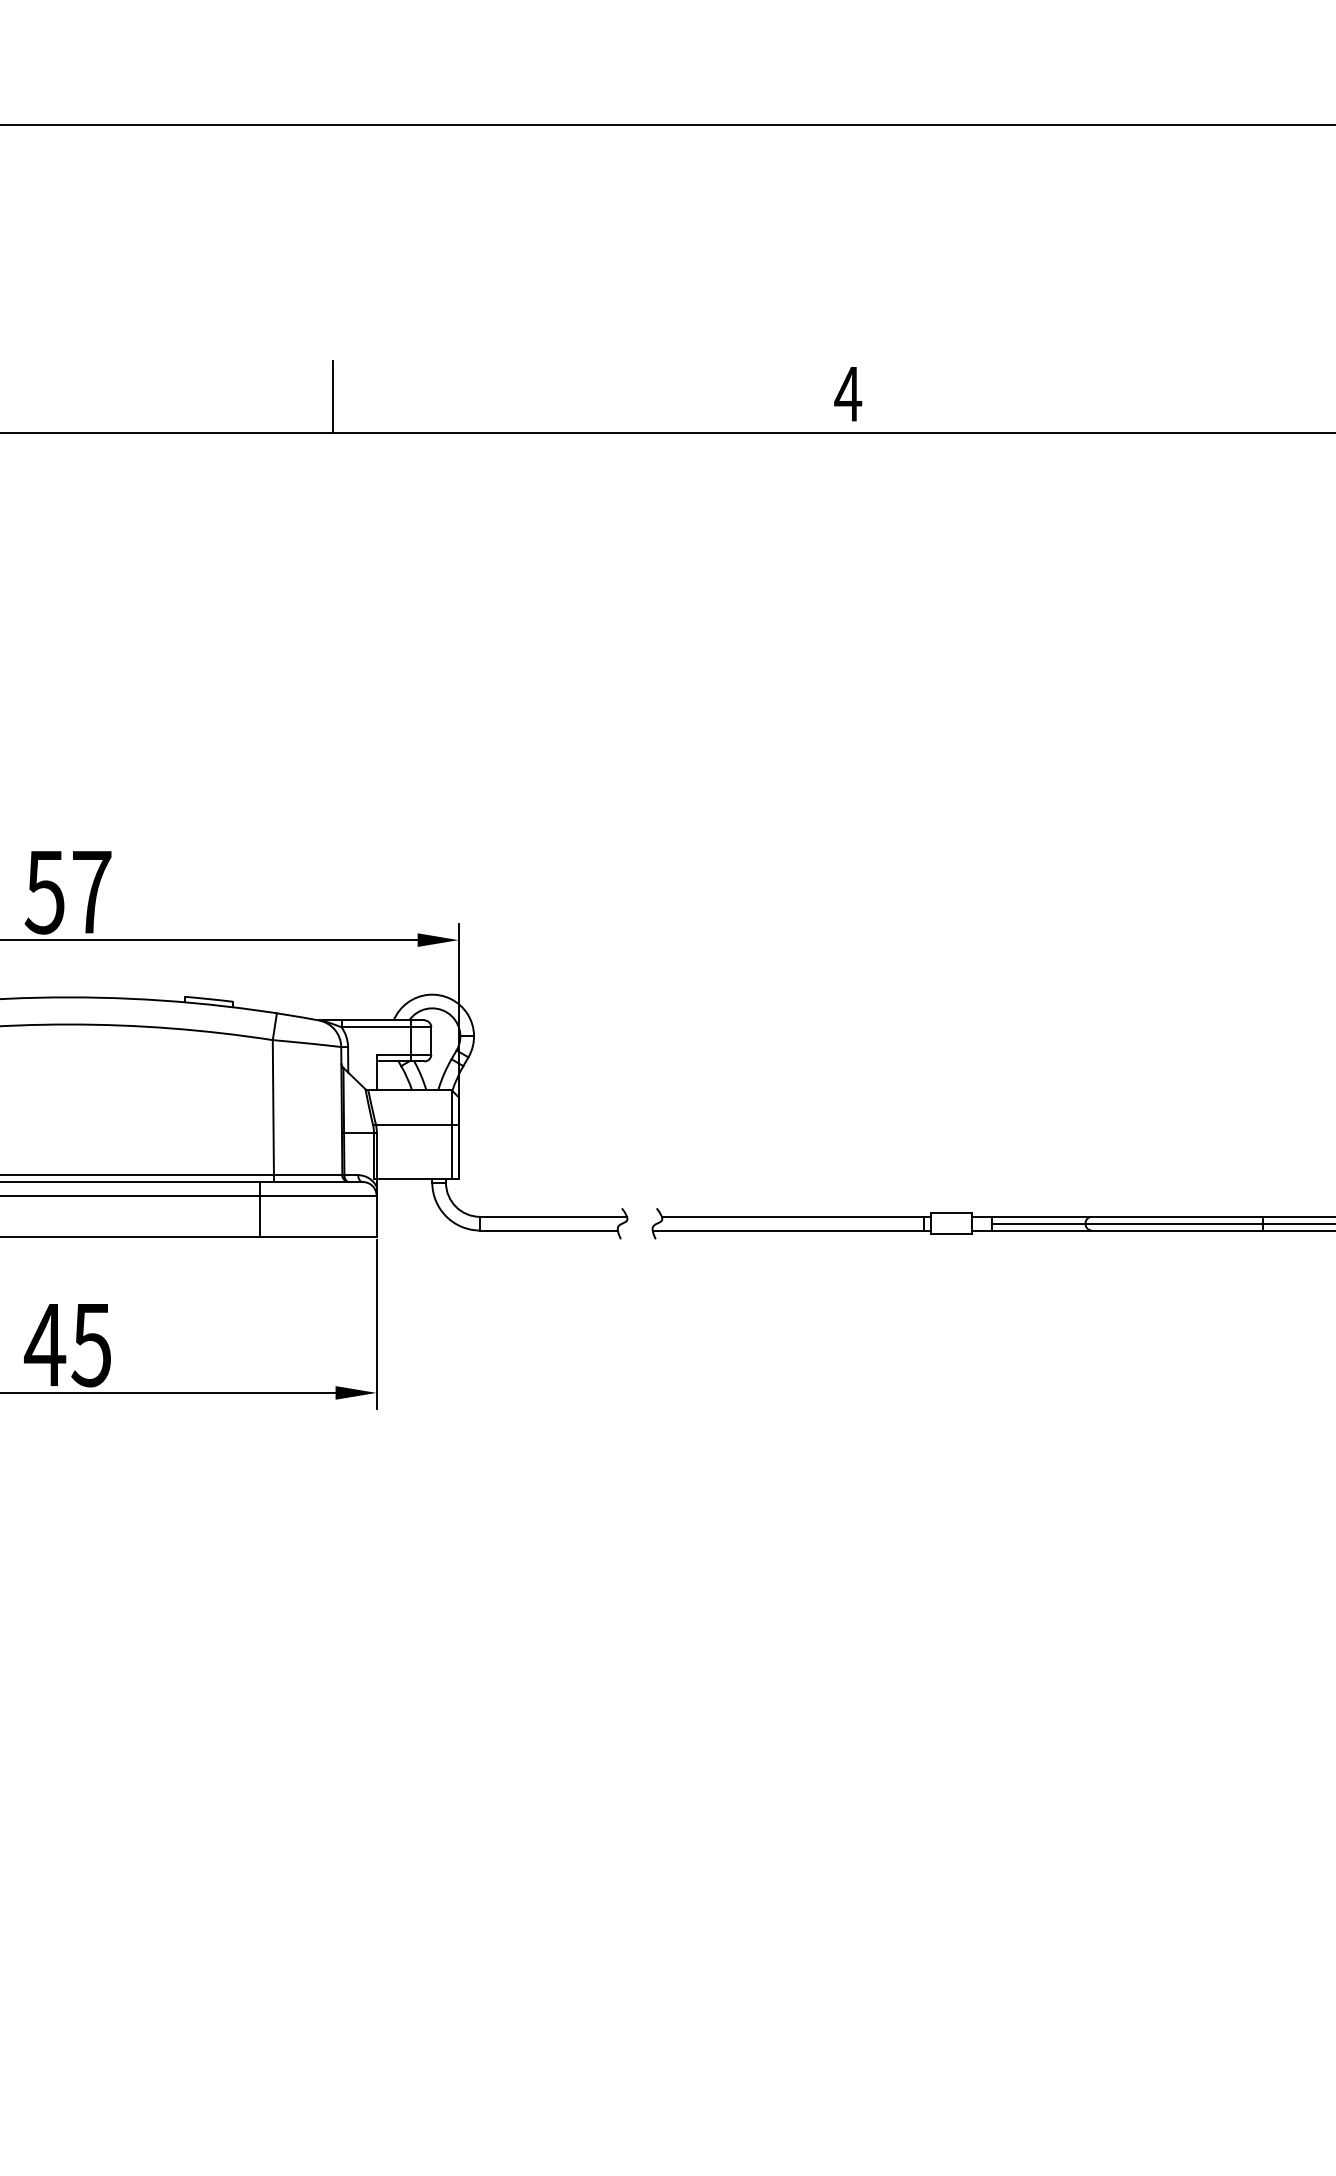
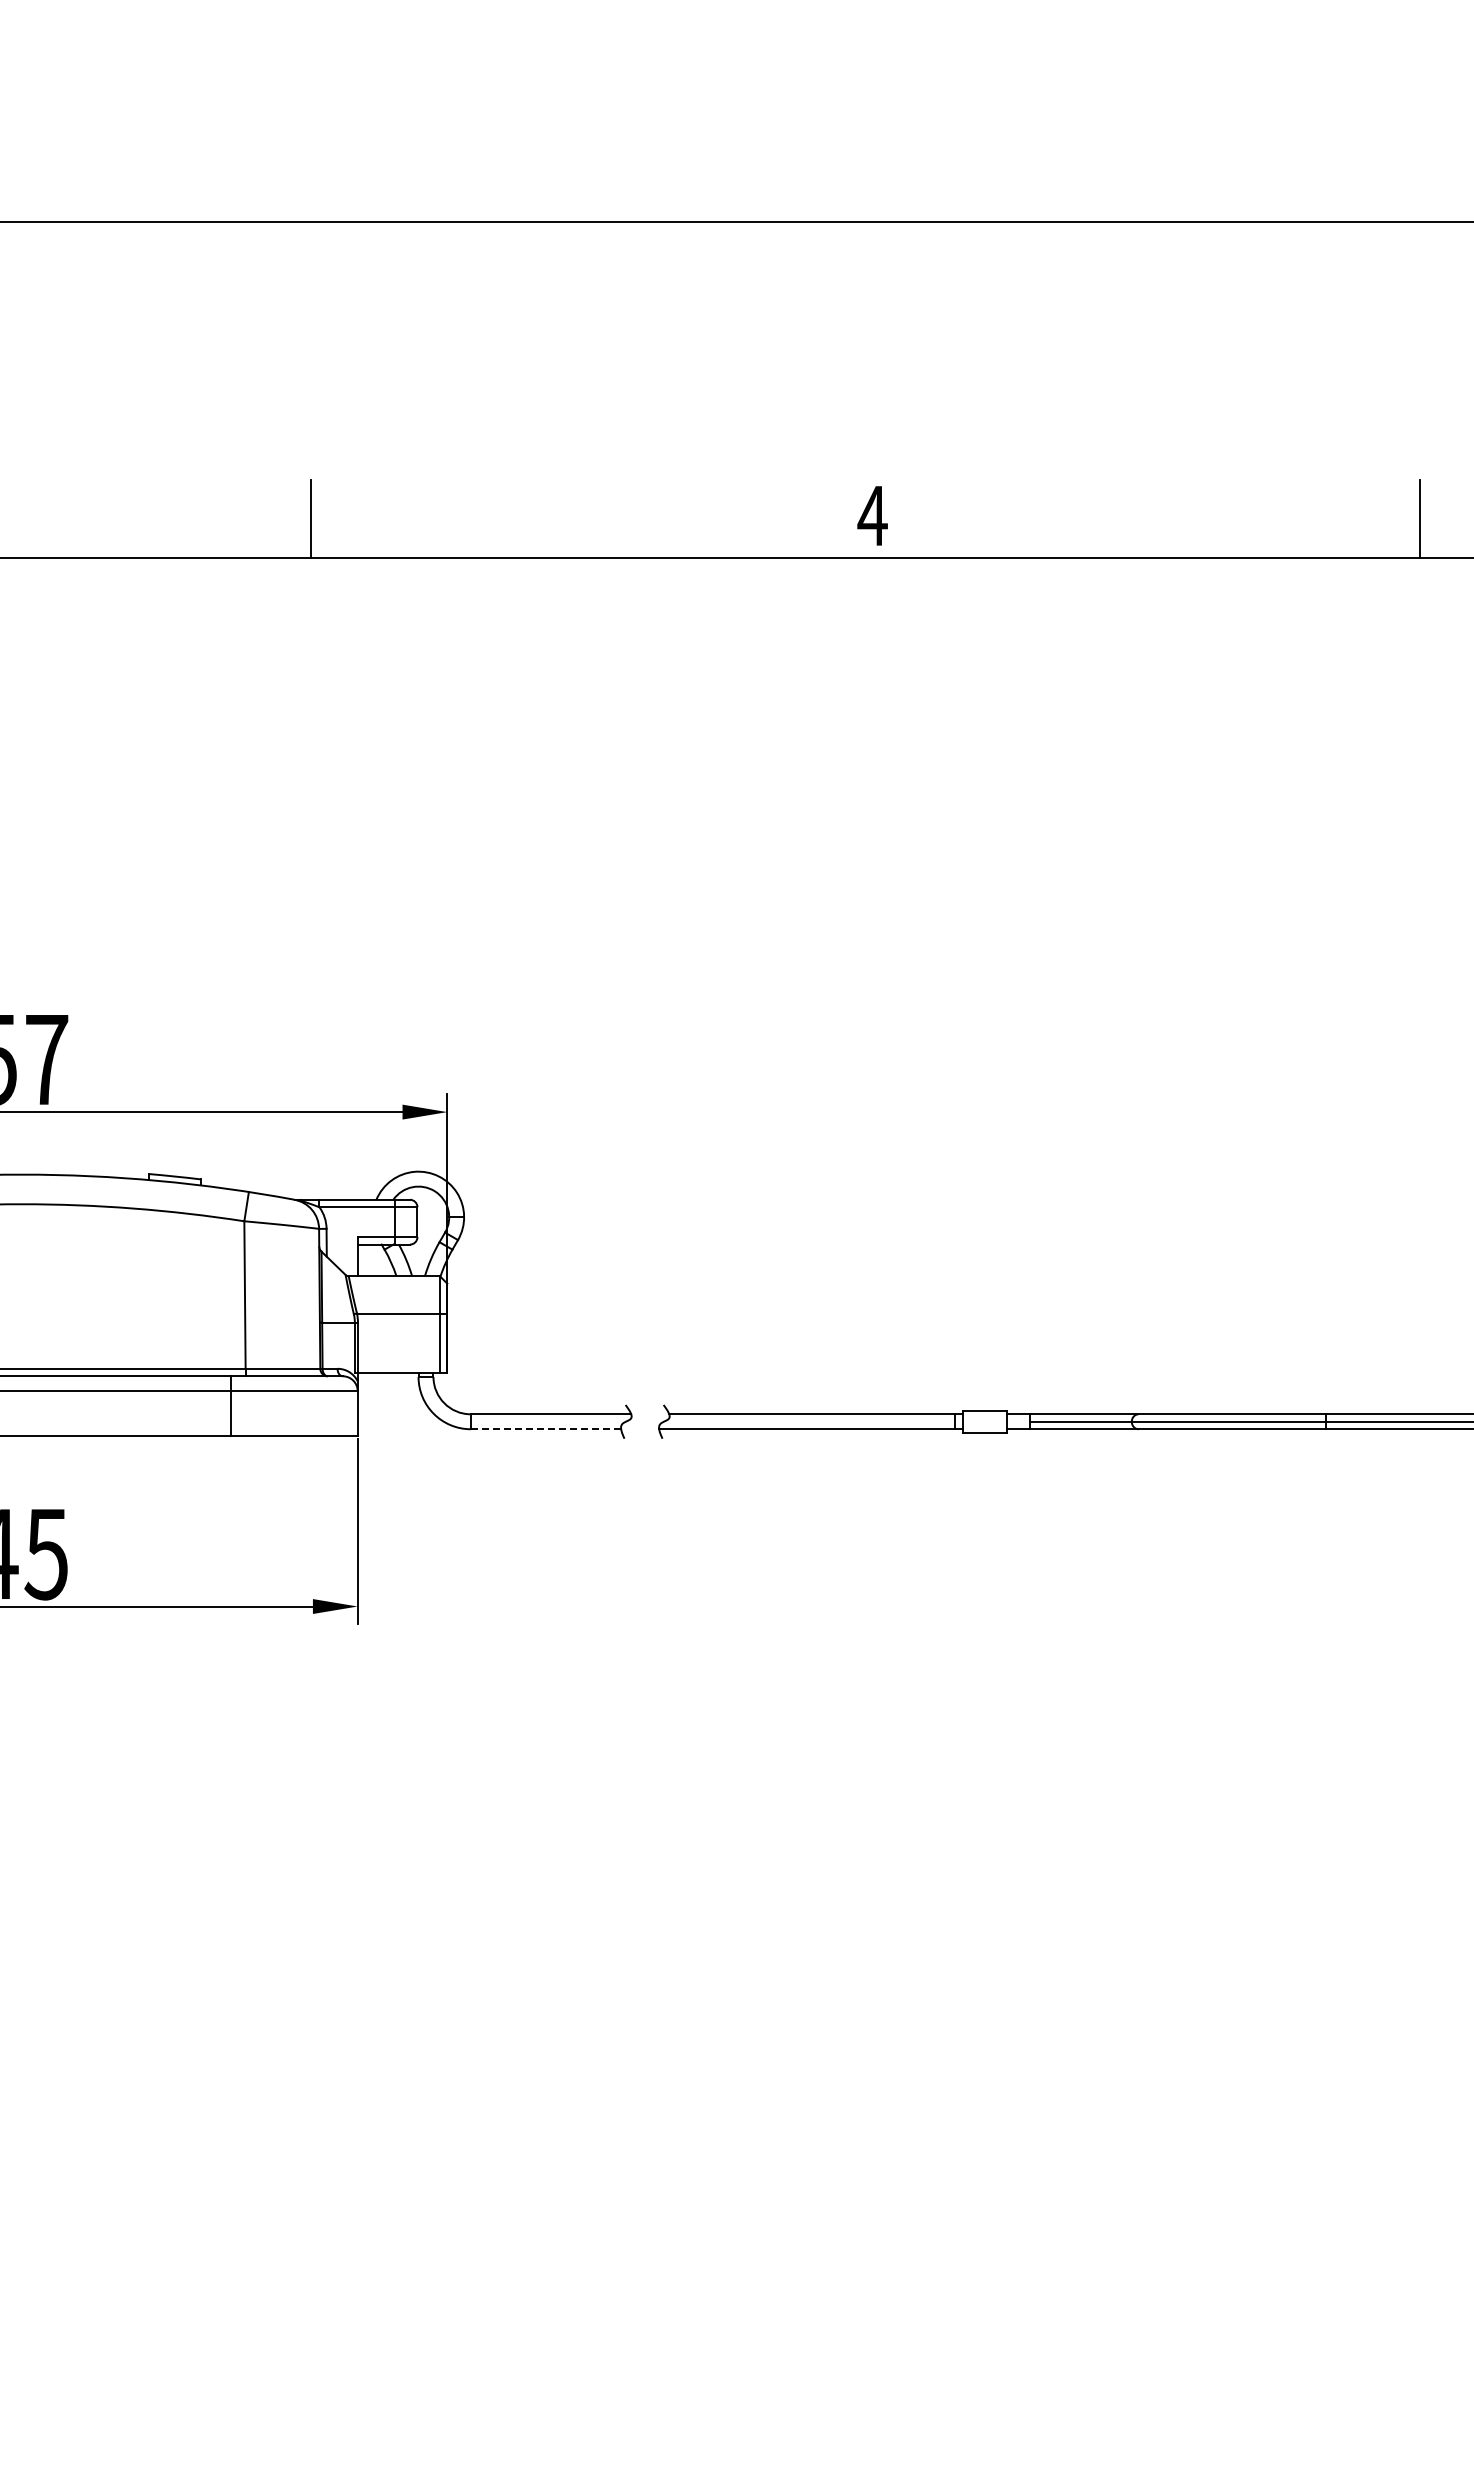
line: (548, 1230) -> (545, 1429), solid -> dashed

